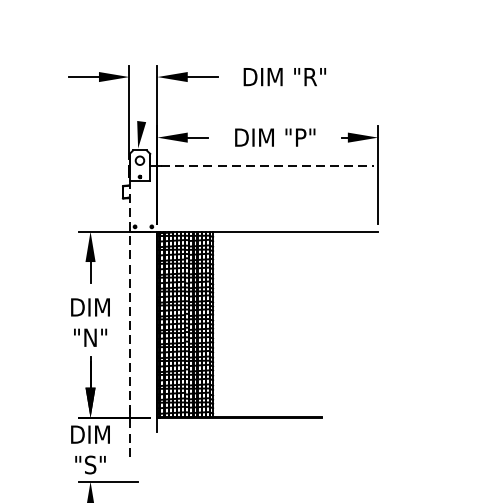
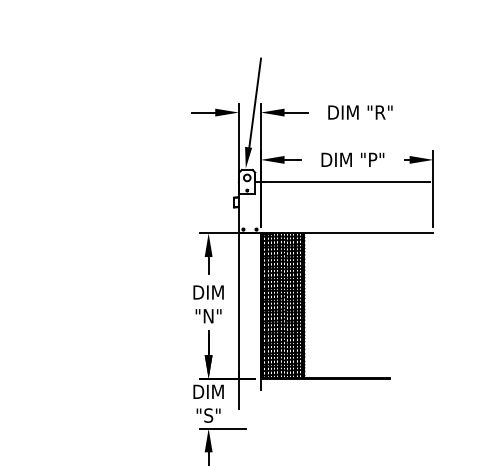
line: (150, 64) -> (255, 102), added
line: (268, 166) -> (347, 182), dashed -> solid
line: (130, 311) -> (239, 295), dashed -> solid

